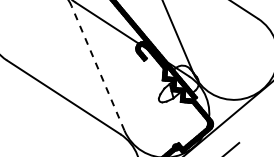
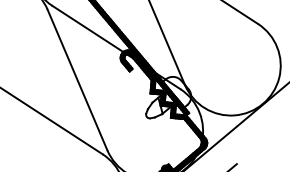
line: (98, 68) -> (78, 80), dashed -> solid

